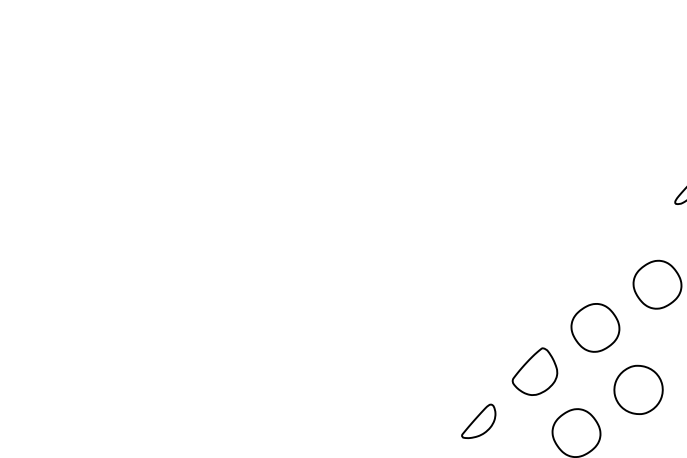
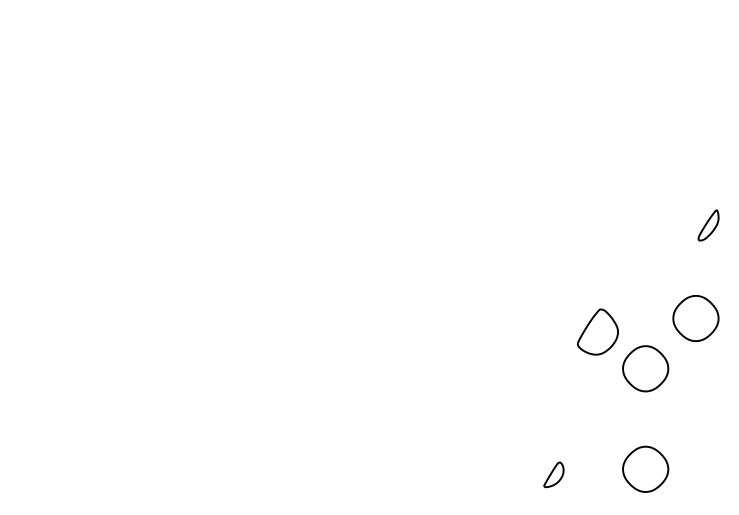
part: (535, 370) -> (597, 331), moved
part: (638, 389) -> (695, 418), removed
part: (479, 421) -> (553, 474), size x0.7

